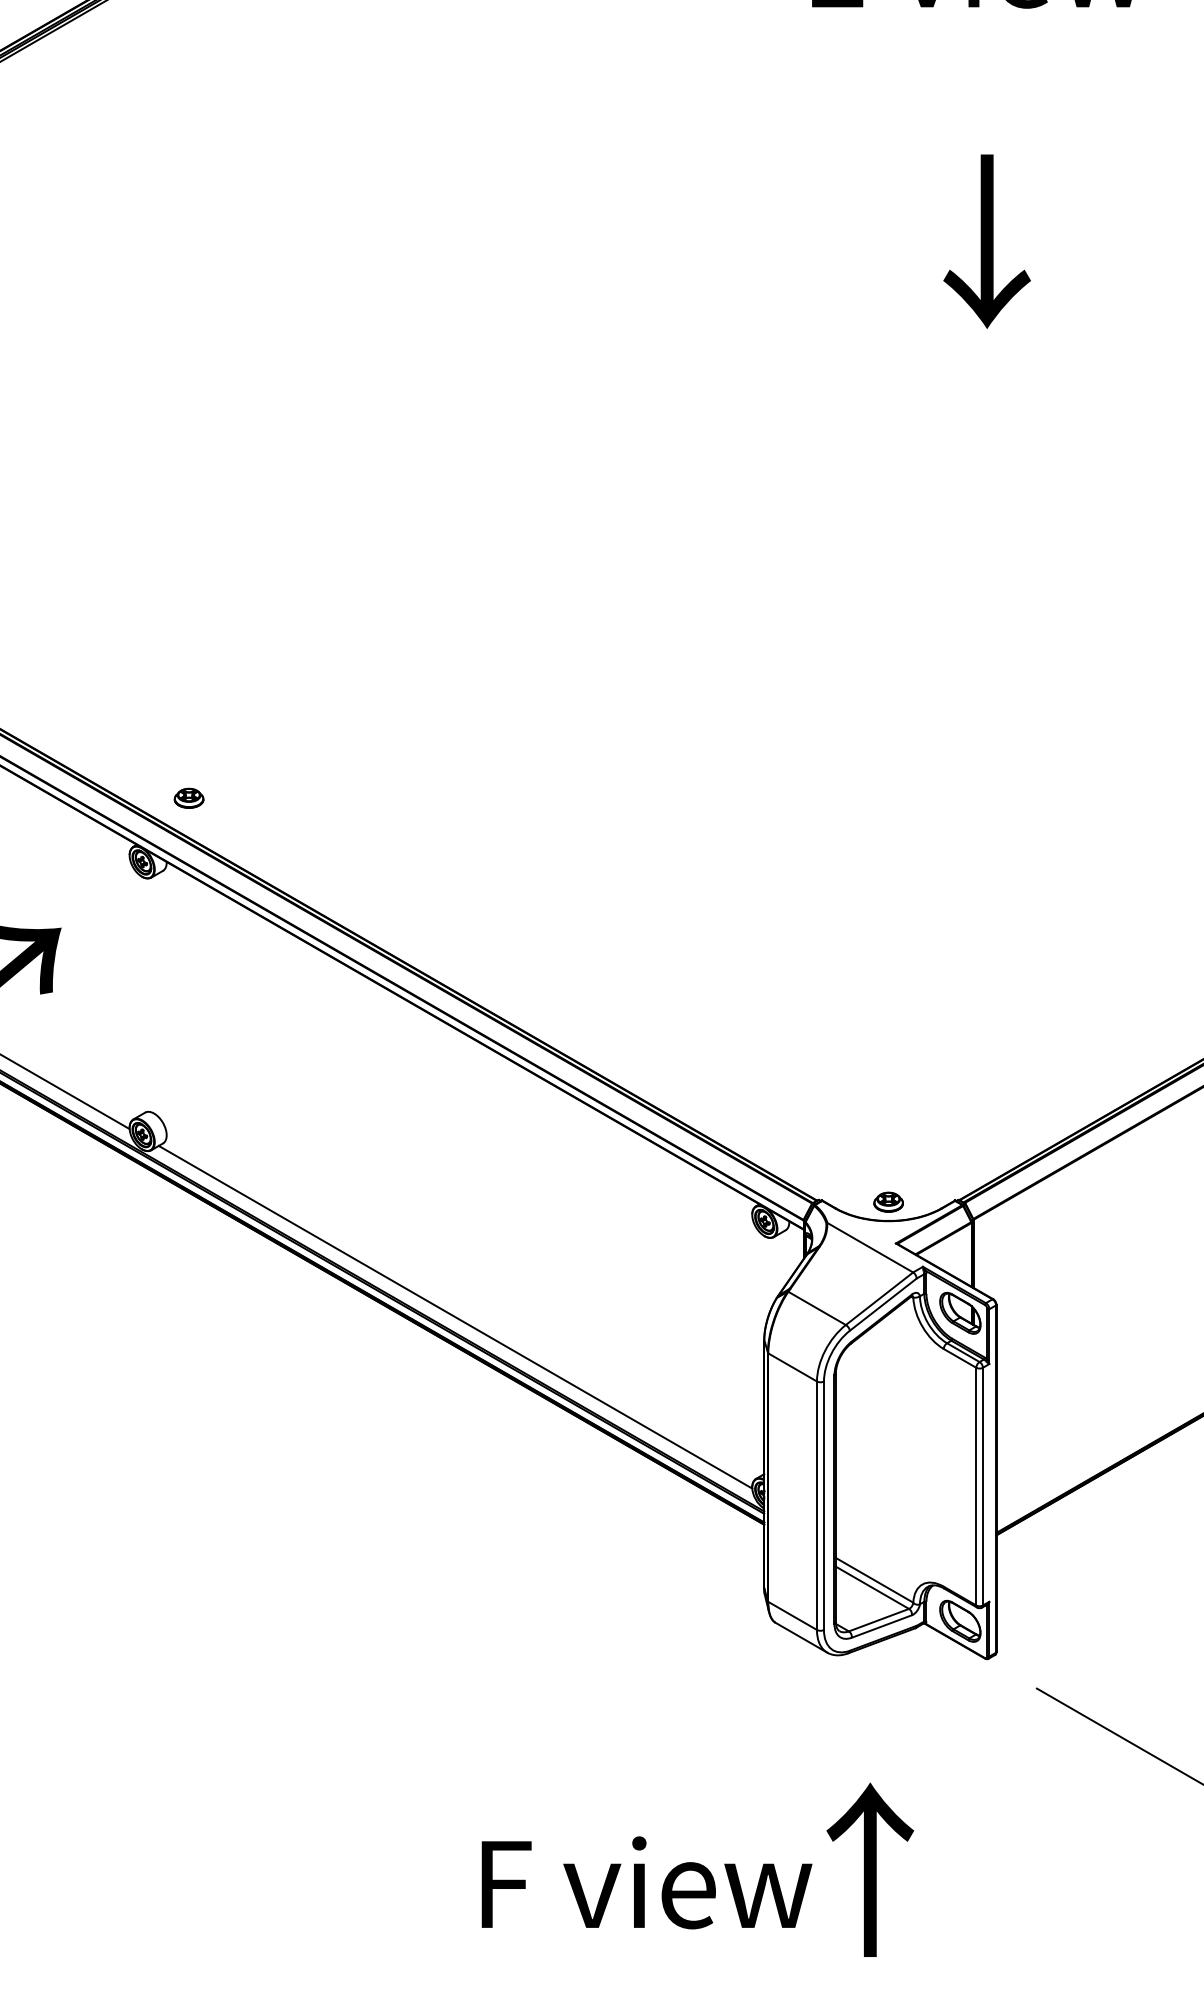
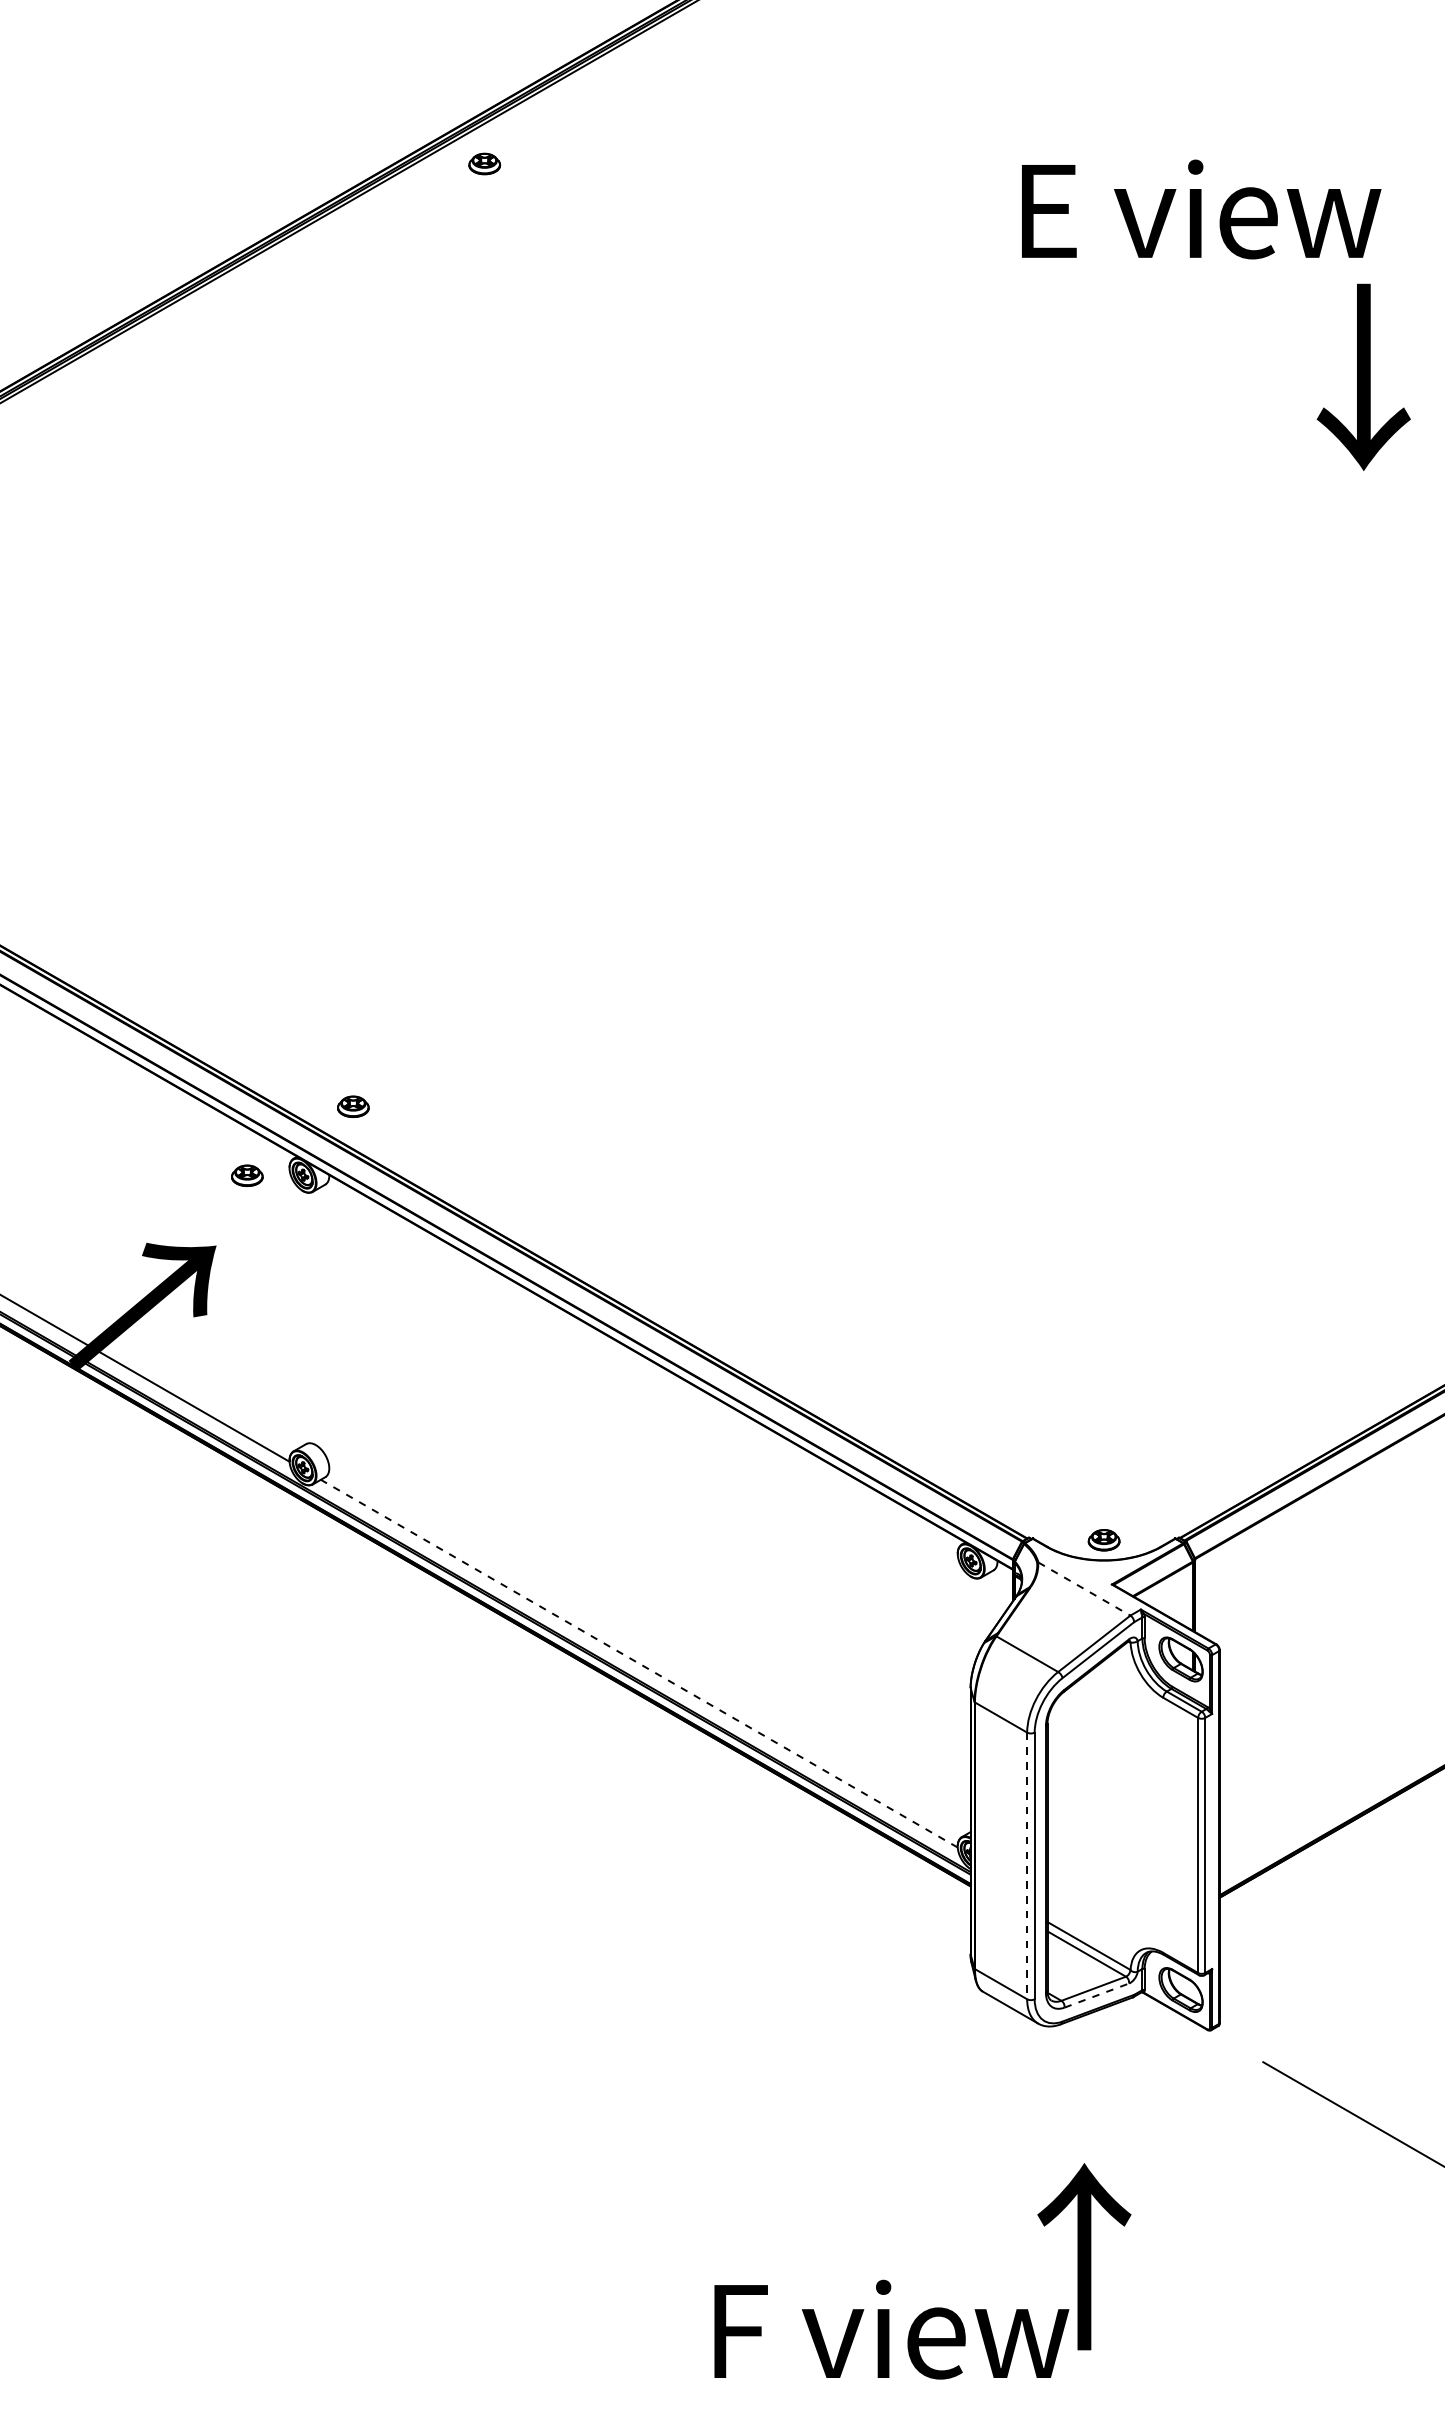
text: (986, 240) -> (1363, 376), moved
part: (90, 862) -> (247, 1175), added
line: (870, 1248) -> (1084, 1589), solid -> dashed
line: (455, 1317) -> (639, 1663), solid -> dashed
line: (817, 1506) -> (1027, 1866), solid -> dashed
line: (882, 1626) -> (1097, 1995), solid -> dashed
text: (646, 1882) -> (891, 2329), moved

